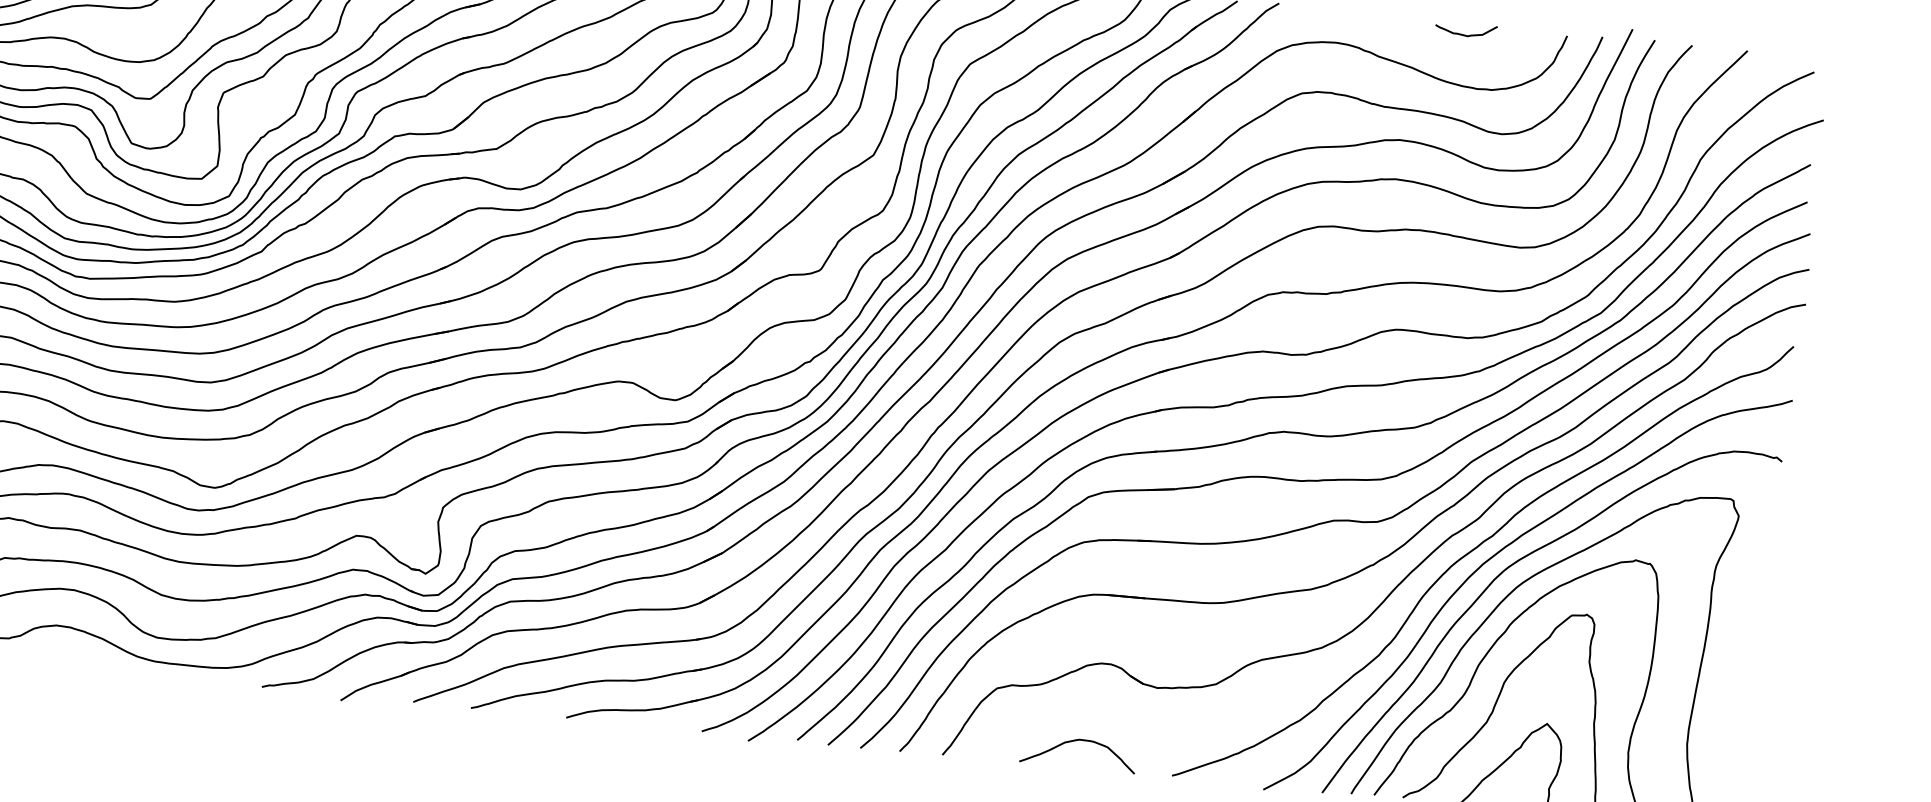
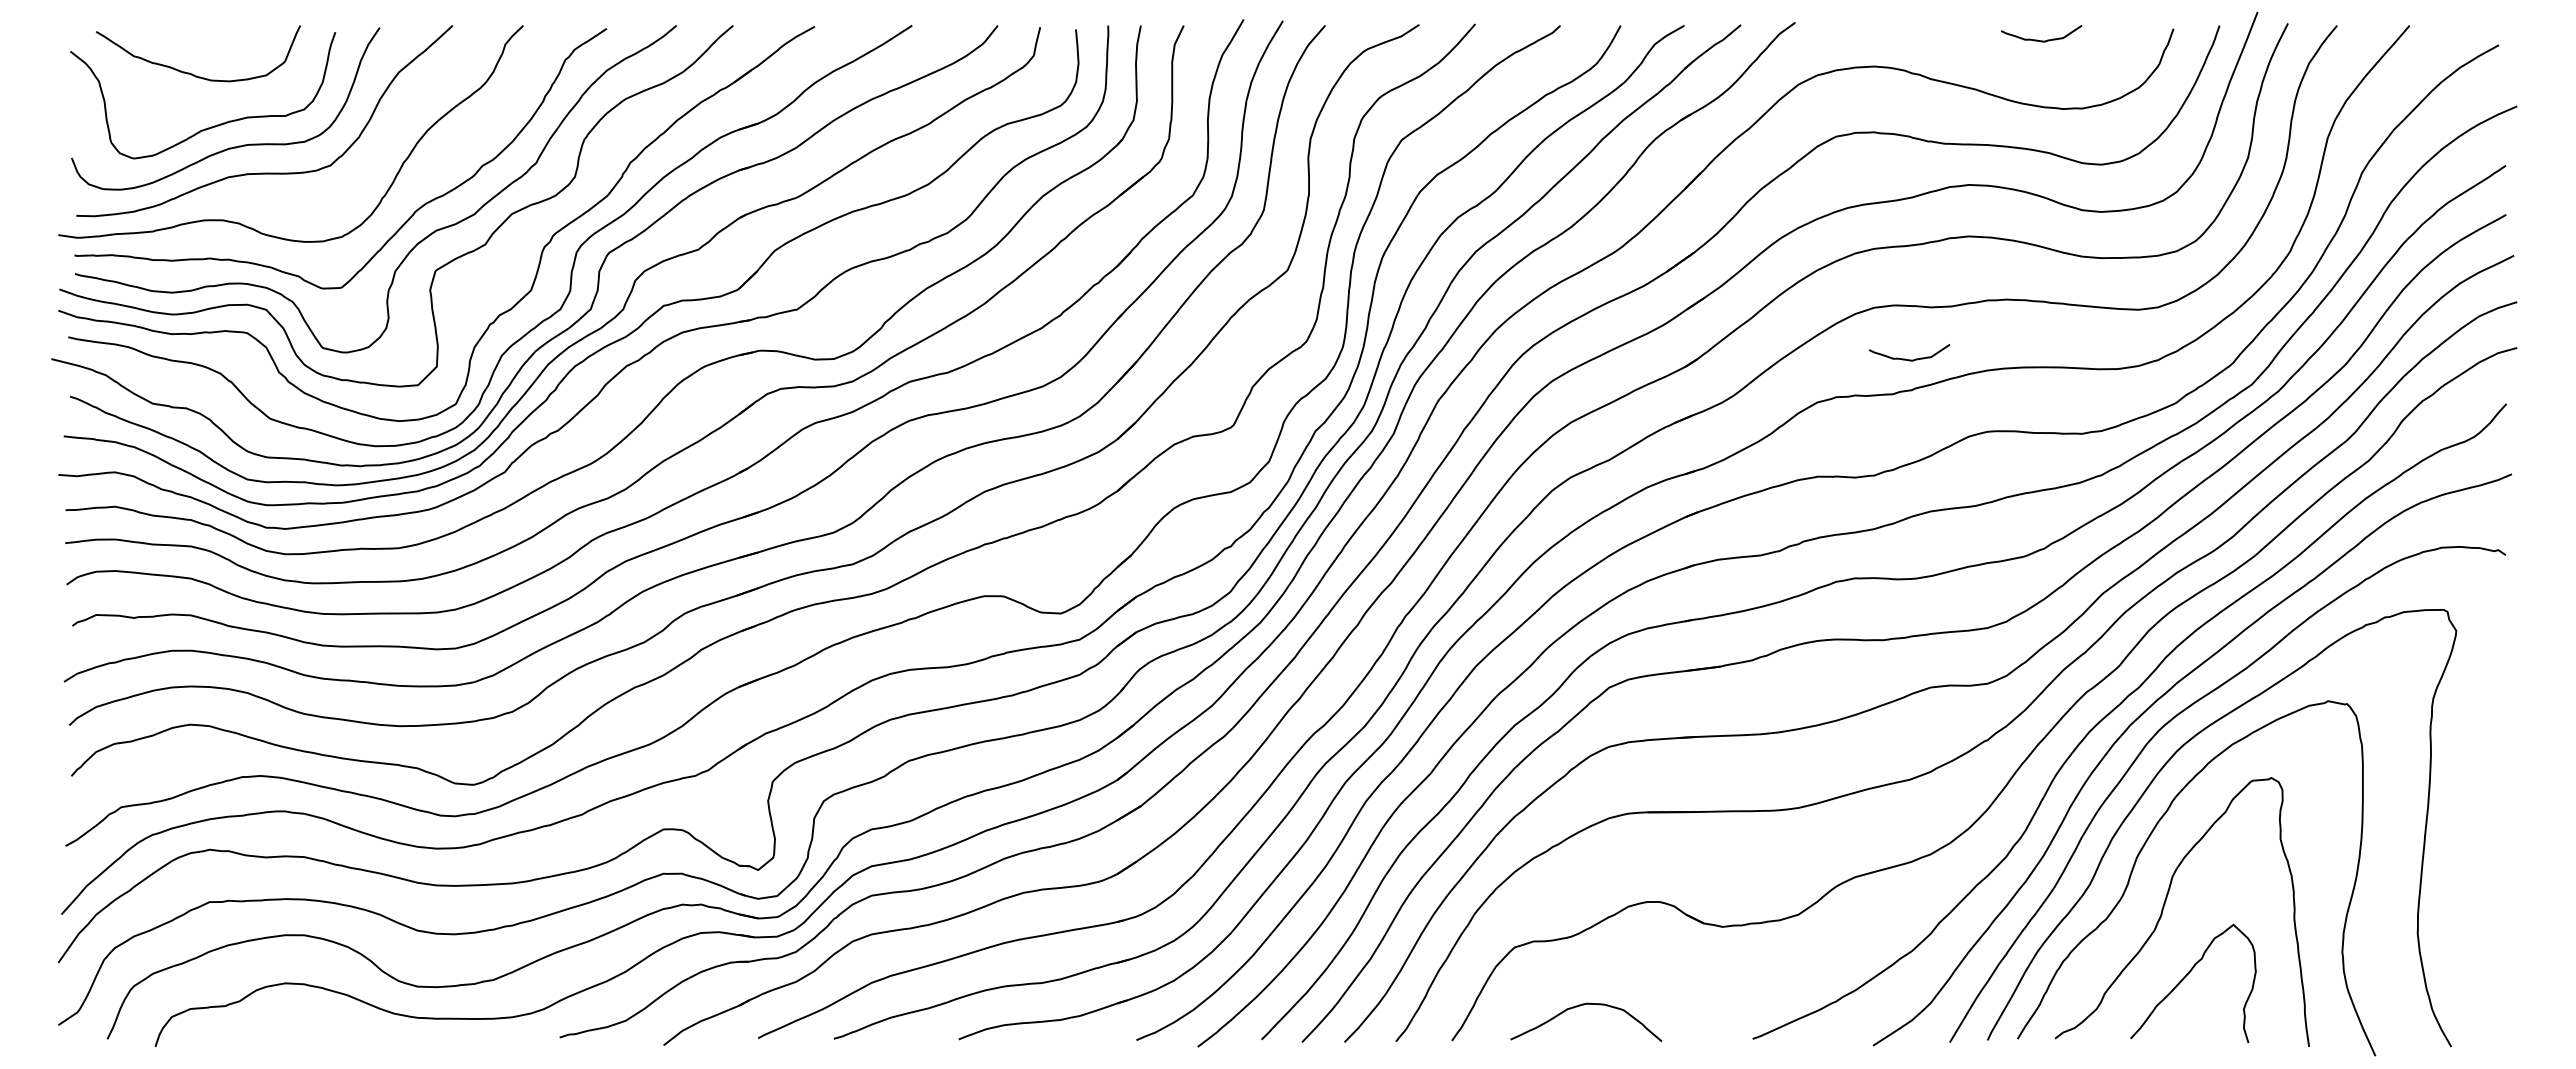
curve: (1341, 268) -> (1909, 359), added
curve: (1078, 740) -> (1584, 1005), moved

